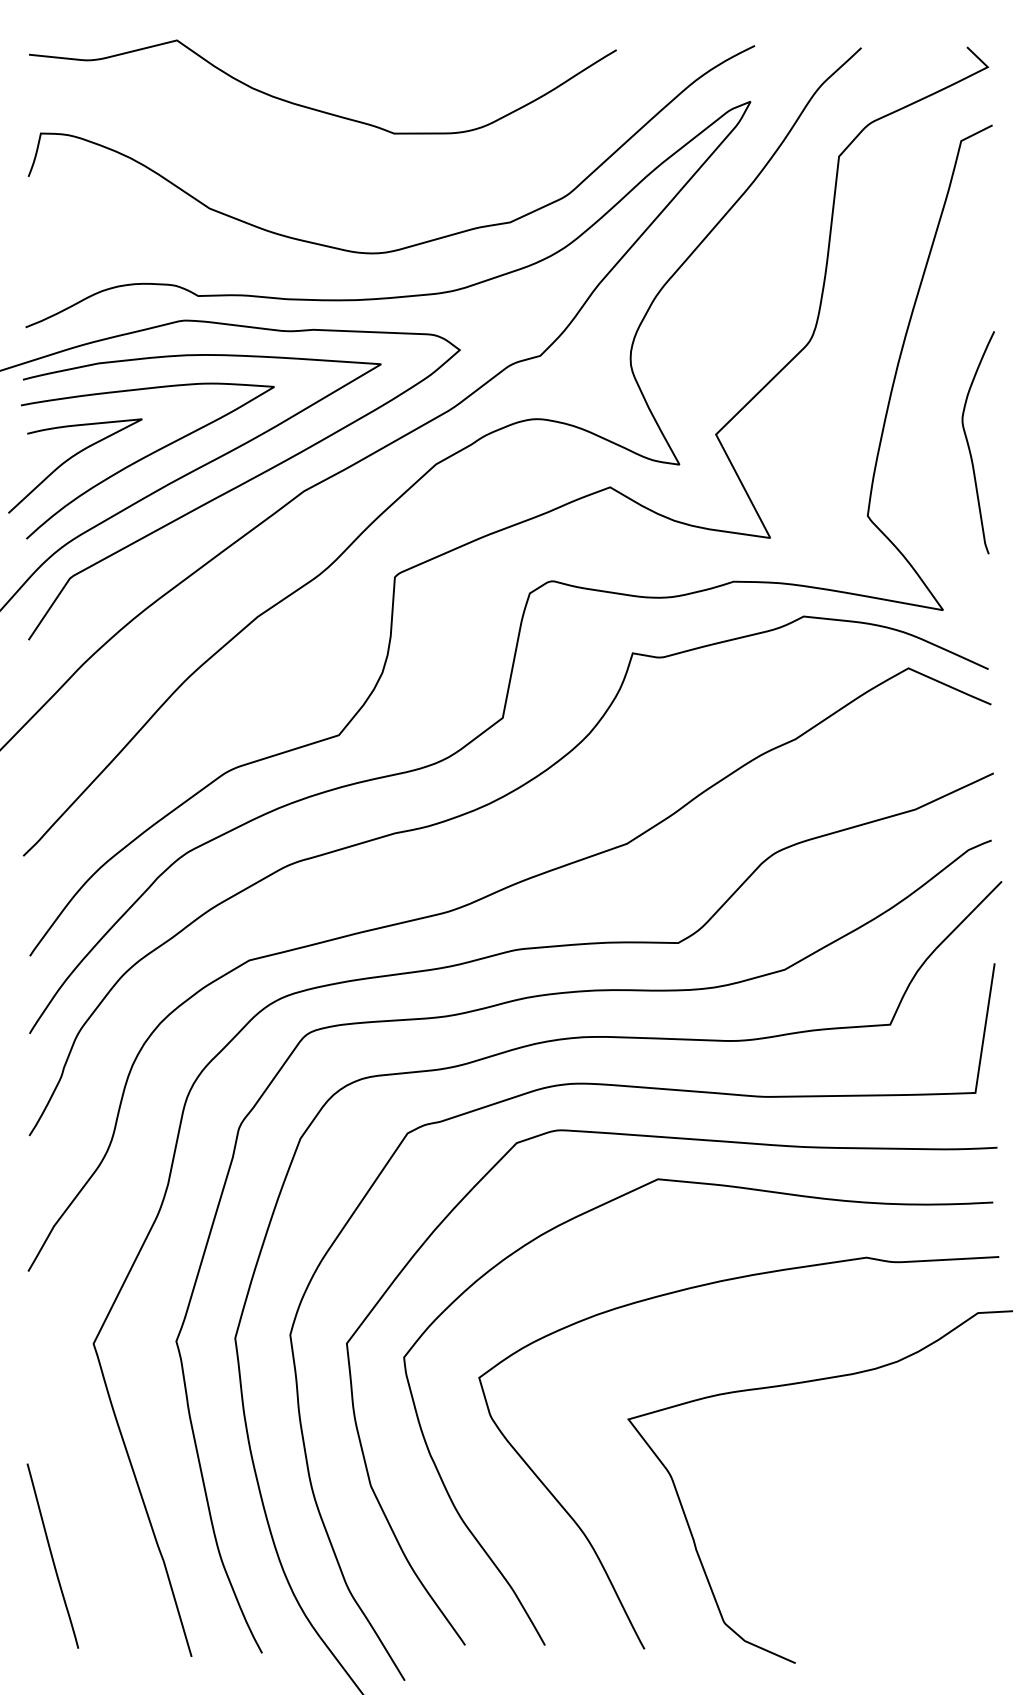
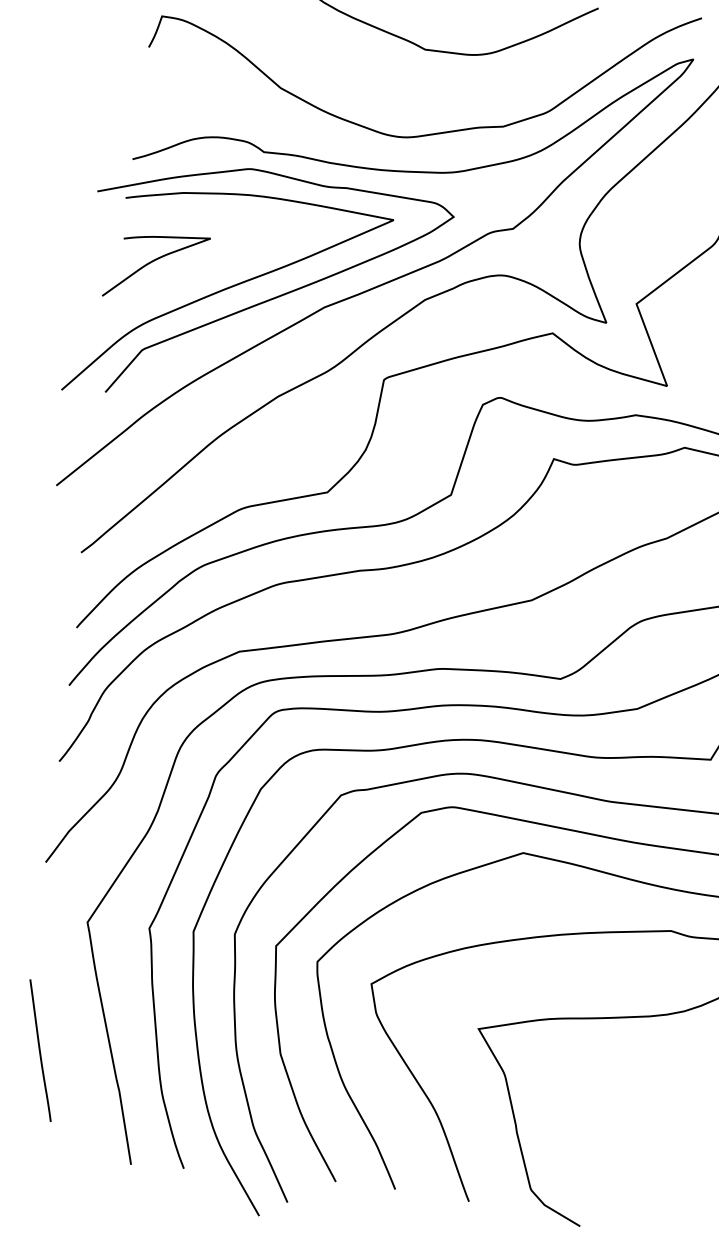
curve: (145, 458) -> (209, 268), removed
curve: (52, 1555) -> (40, 1050), moved

